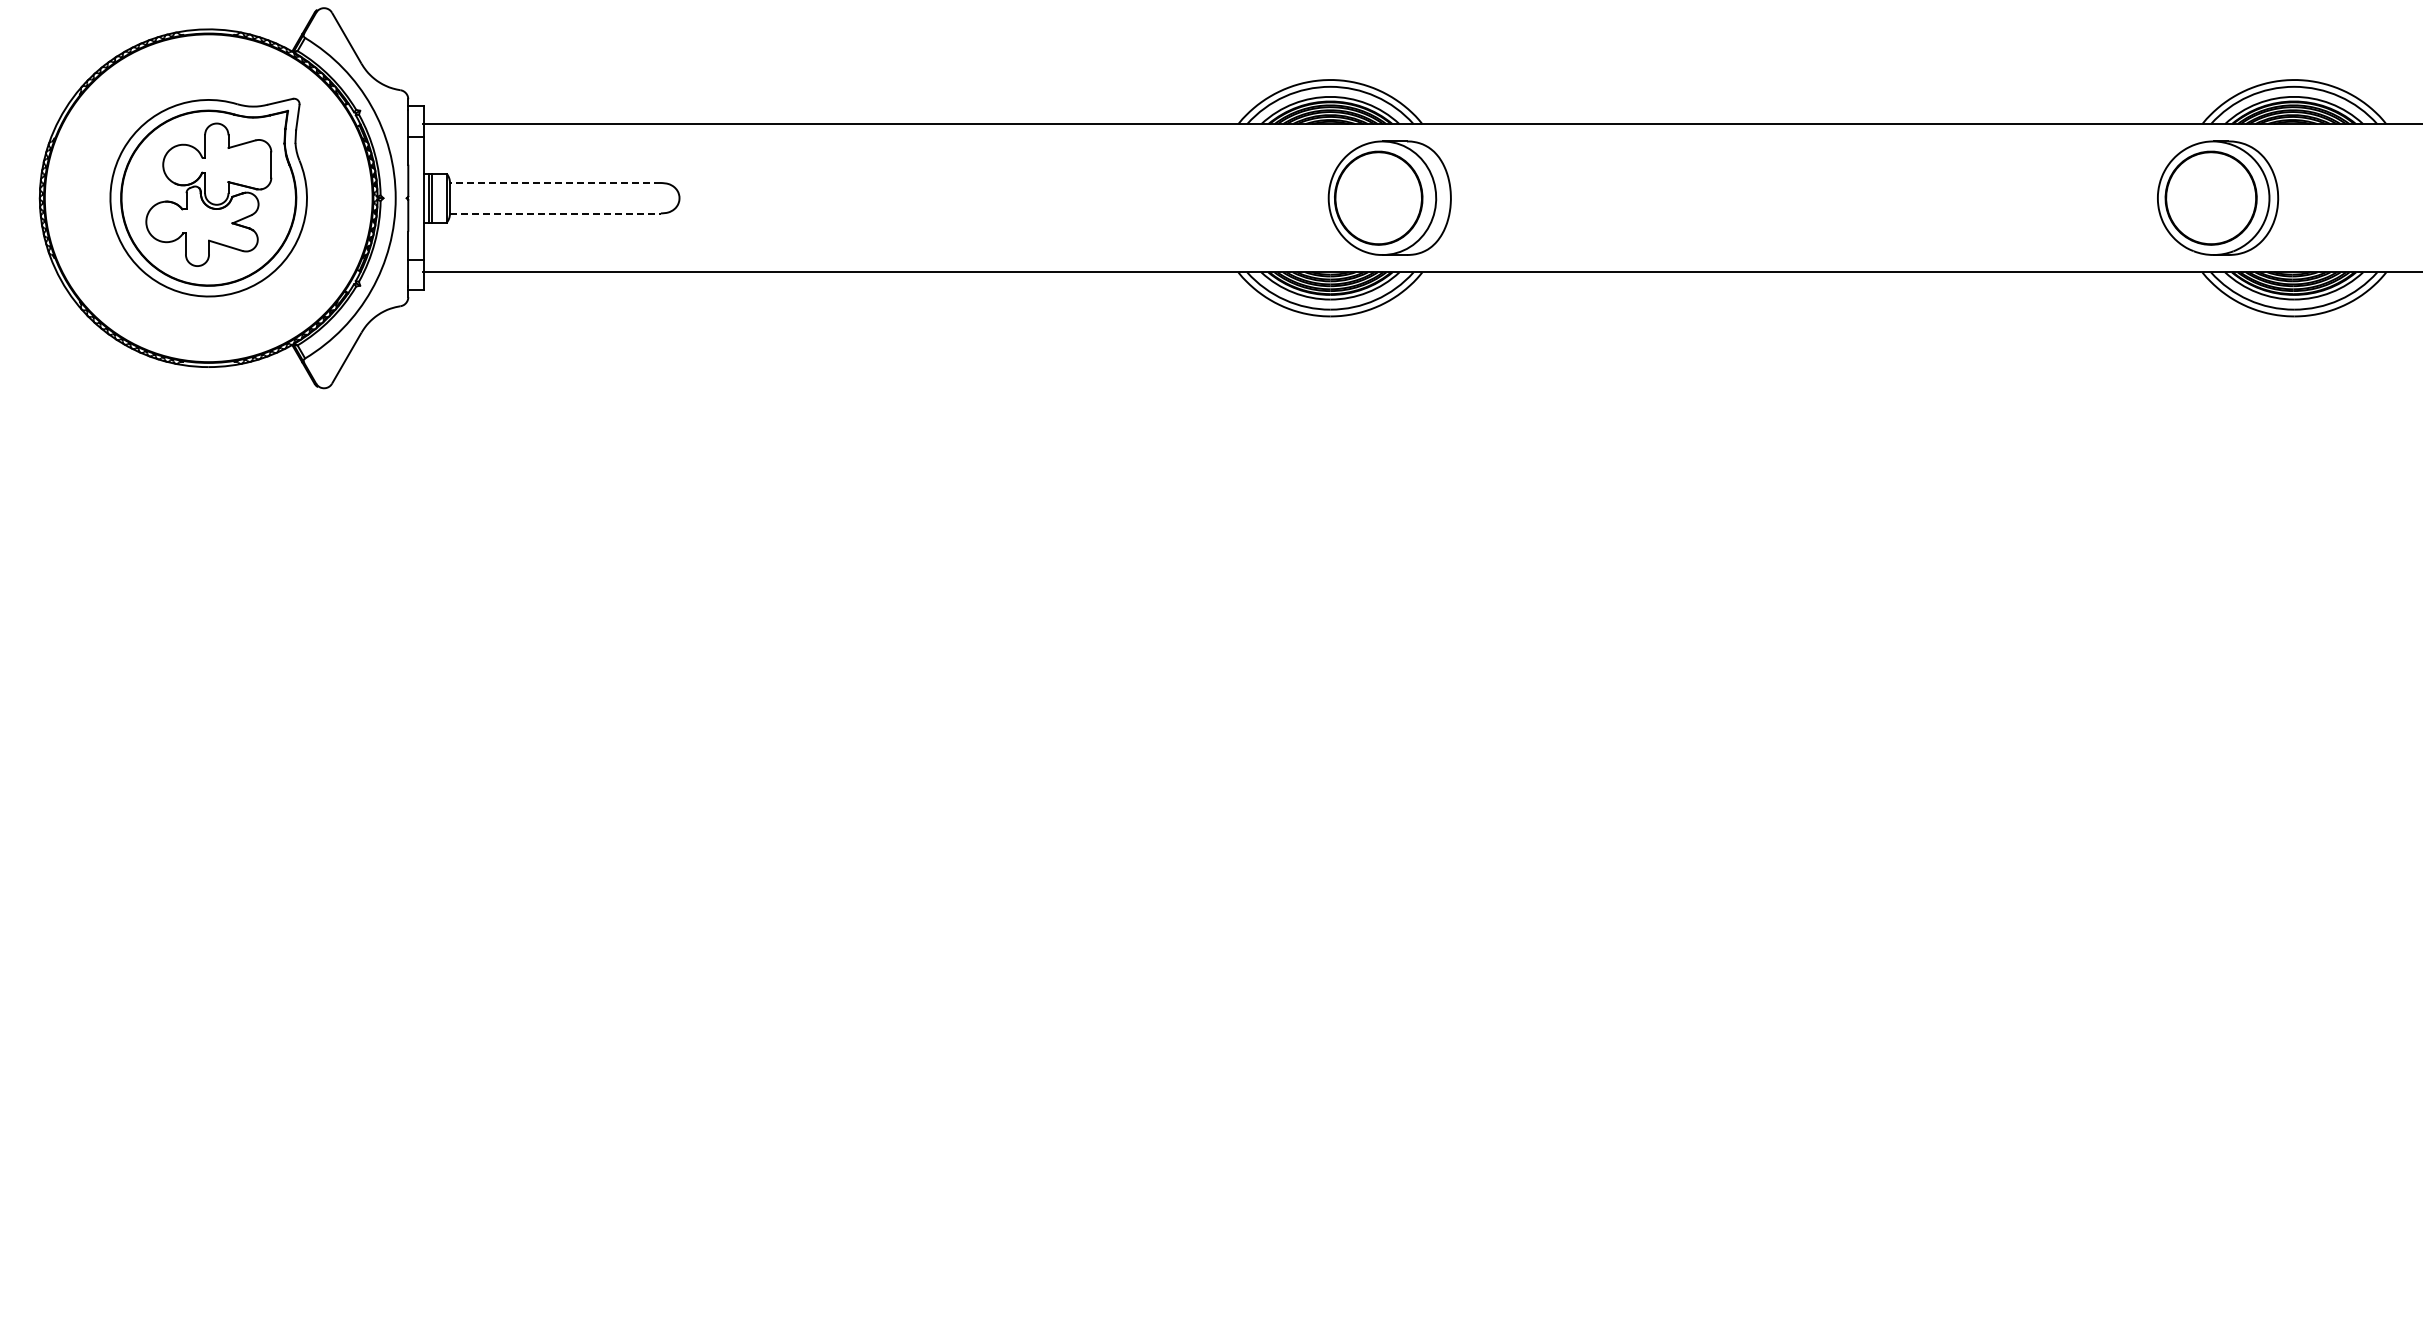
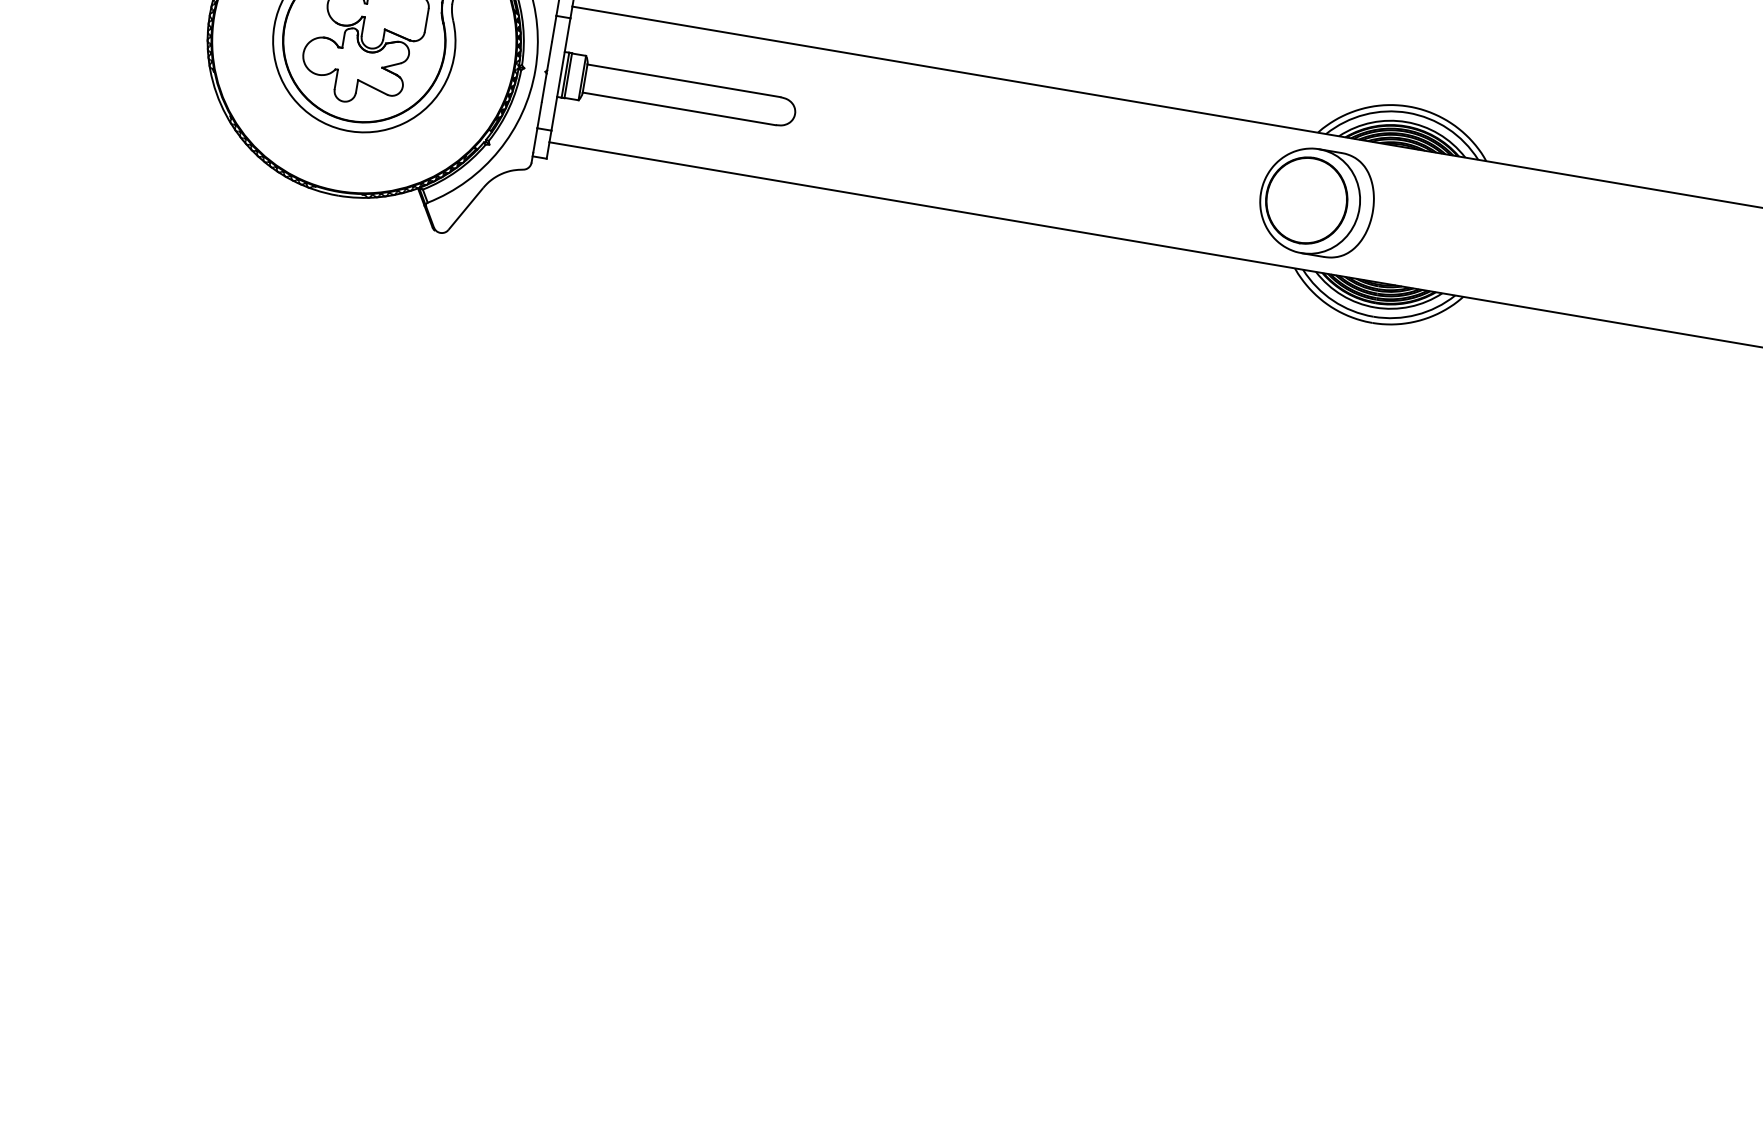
line: (554, 182) -> (683, 80), dashed -> solid
part: (1389, 197) -> (1316, 201), moved
line: (555, 213) -> (679, 108), dashed -> solid

